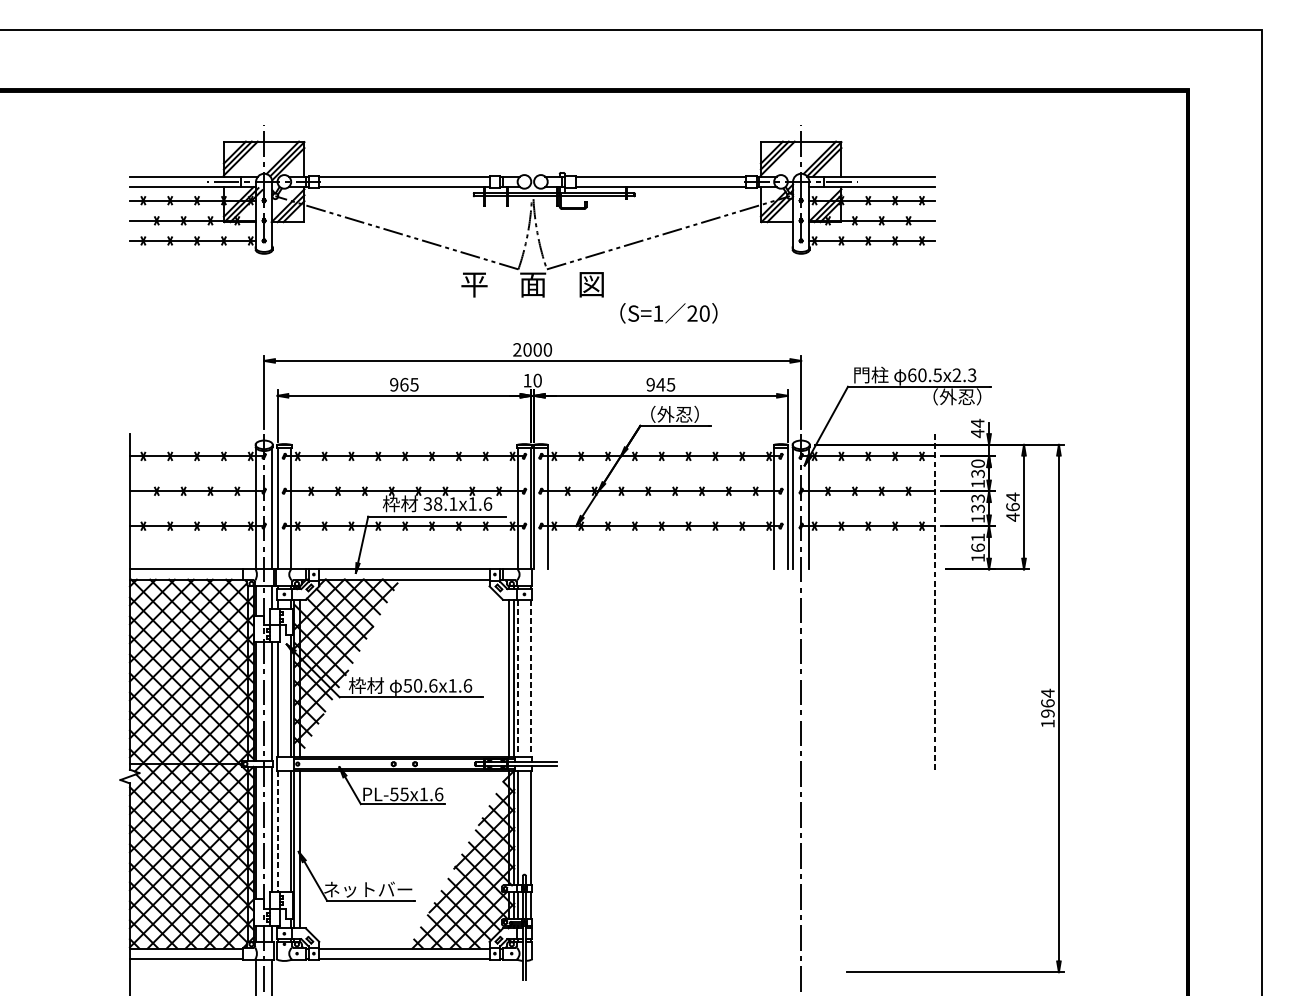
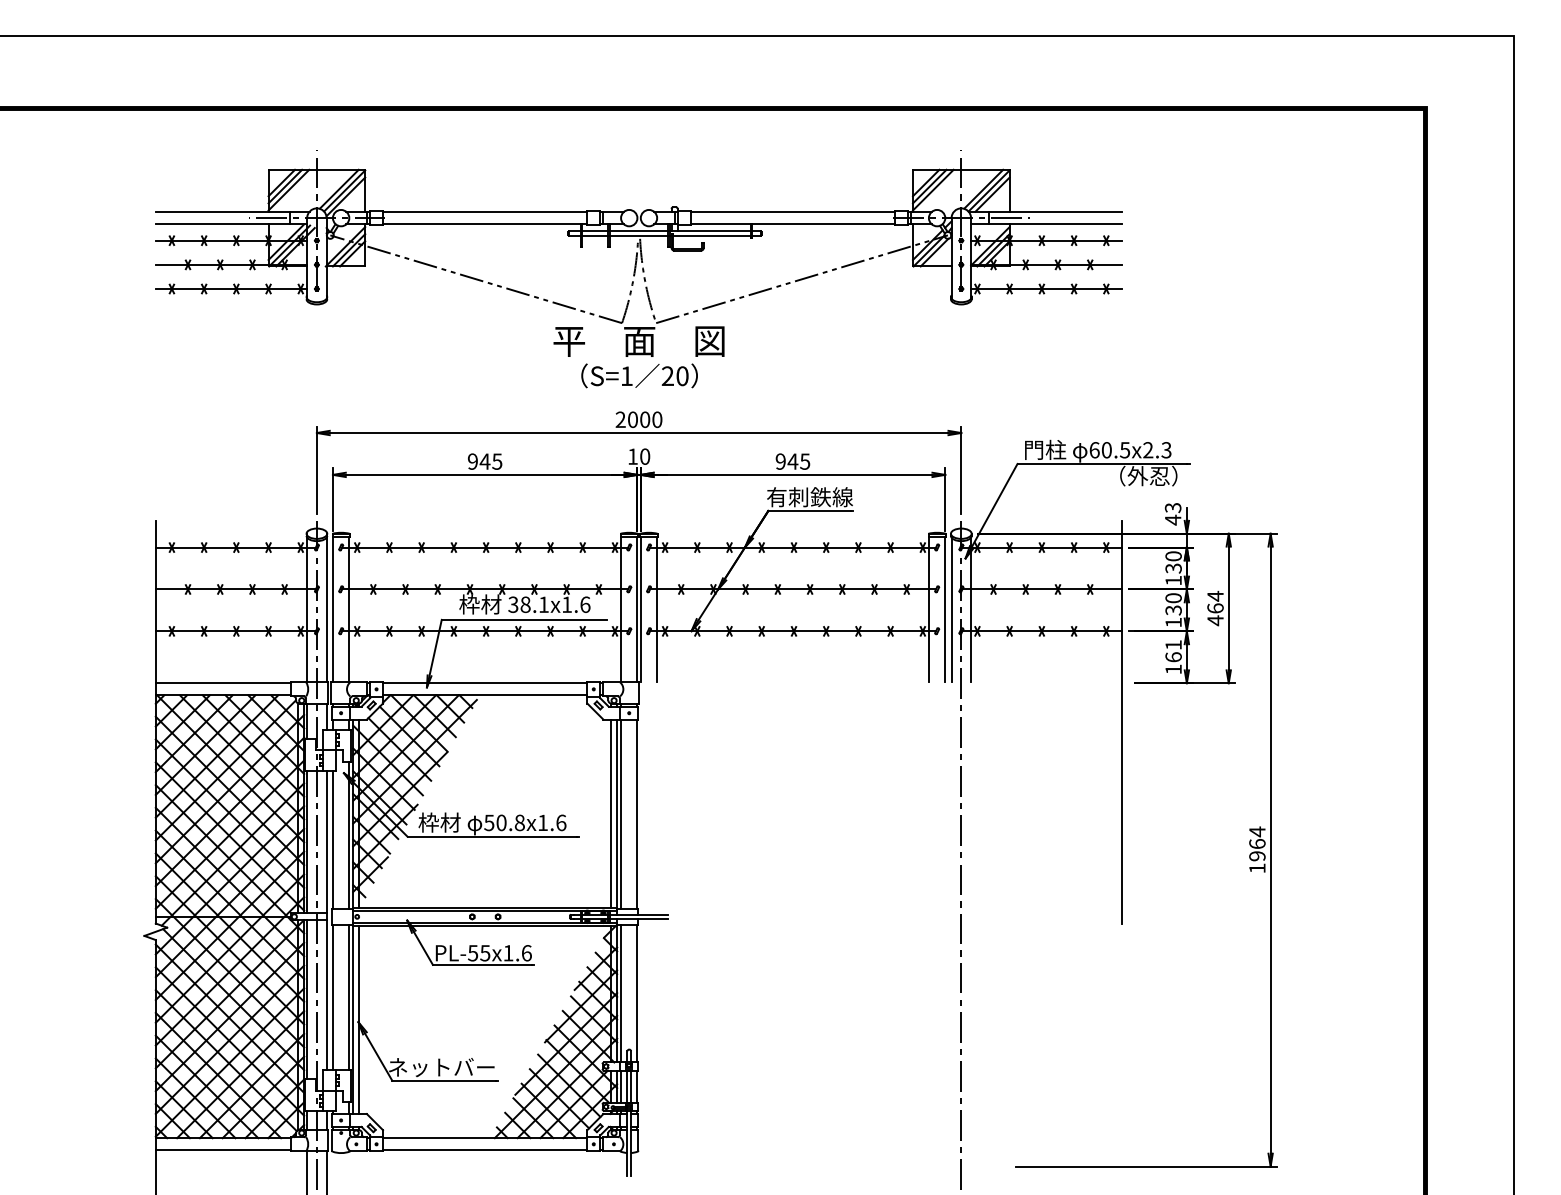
text: (668, 313) -> (639, 375), moved
text: (403, 384) -> (484, 461), 965 -> 945
text: (674, 413) -> (809, 496), （外忍） -> 有刺鉄線
text: (977, 423) -> (1172, 507), 44 -> 43
text: (977, 498) -> (1173, 598), 133 -> 130
line: (935, 602) -> (1122, 722), dashed -> solid
line: (518, 678) -> (621, 814), dashed -> solid
line: (531, 678) -> (637, 814), dashed -> solid
text: (433, 685) -> (519, 822), 50.6x1.6 -> 50.8x1.6
line: (277, 831) -> (332, 997), dashed -> solid

